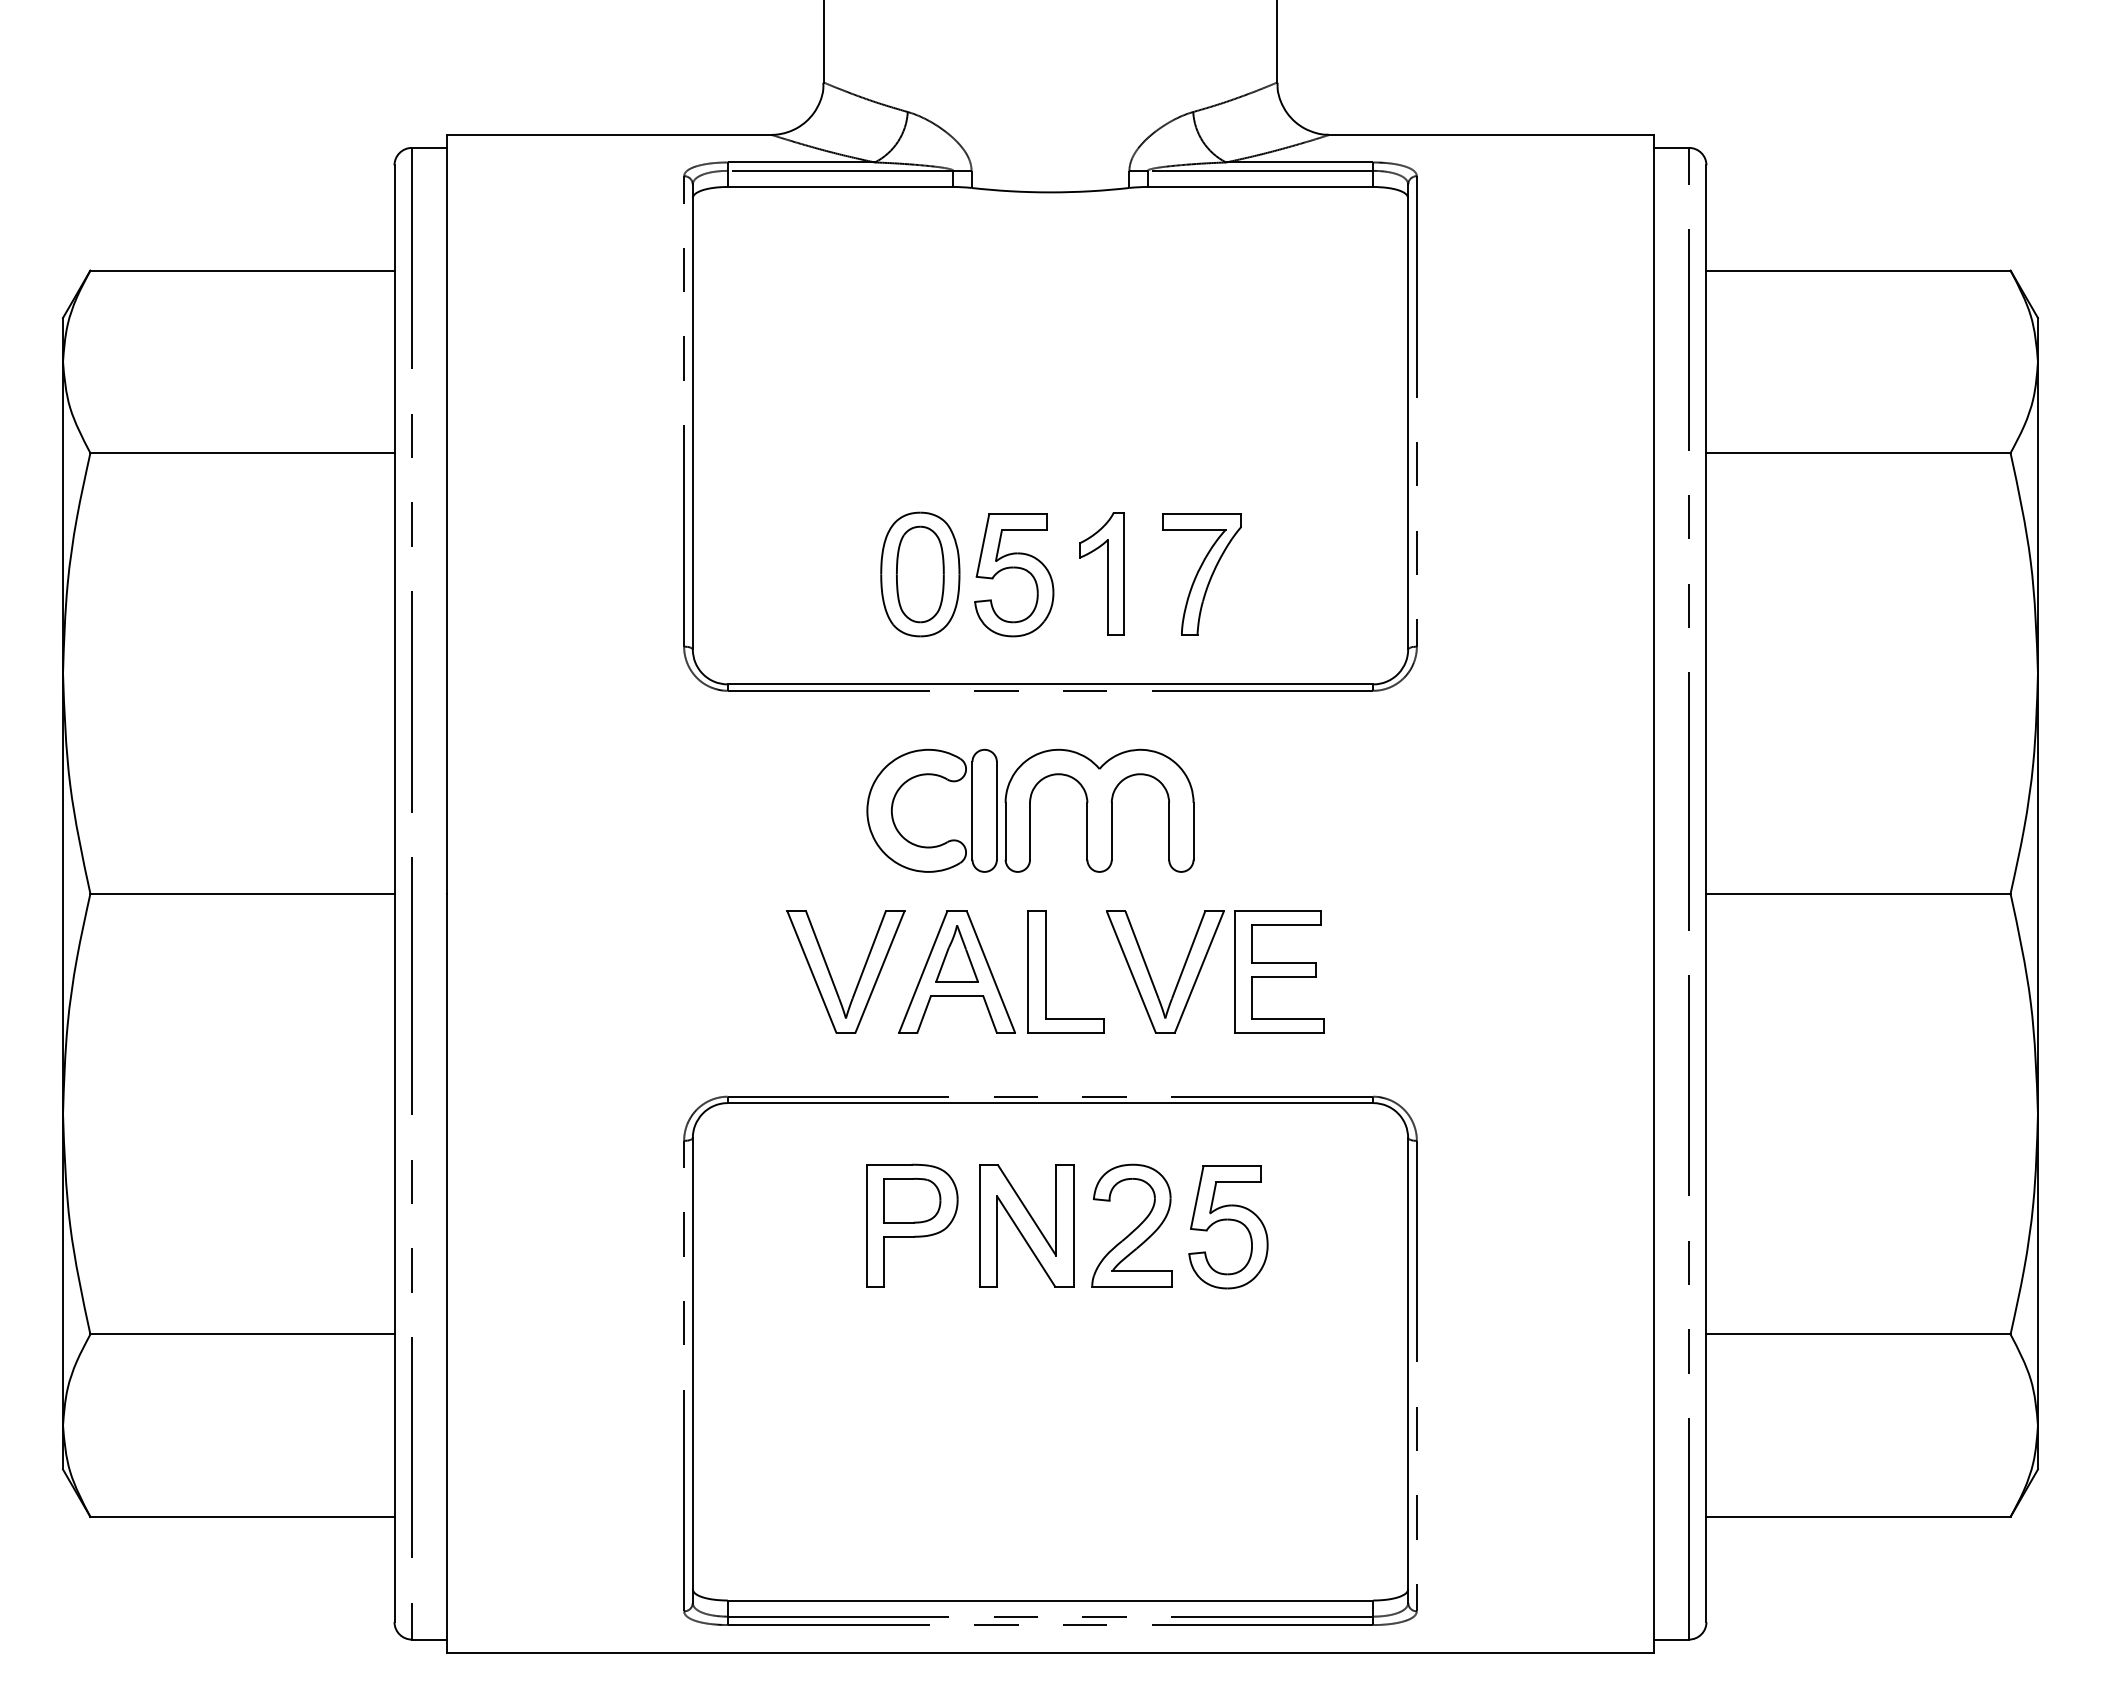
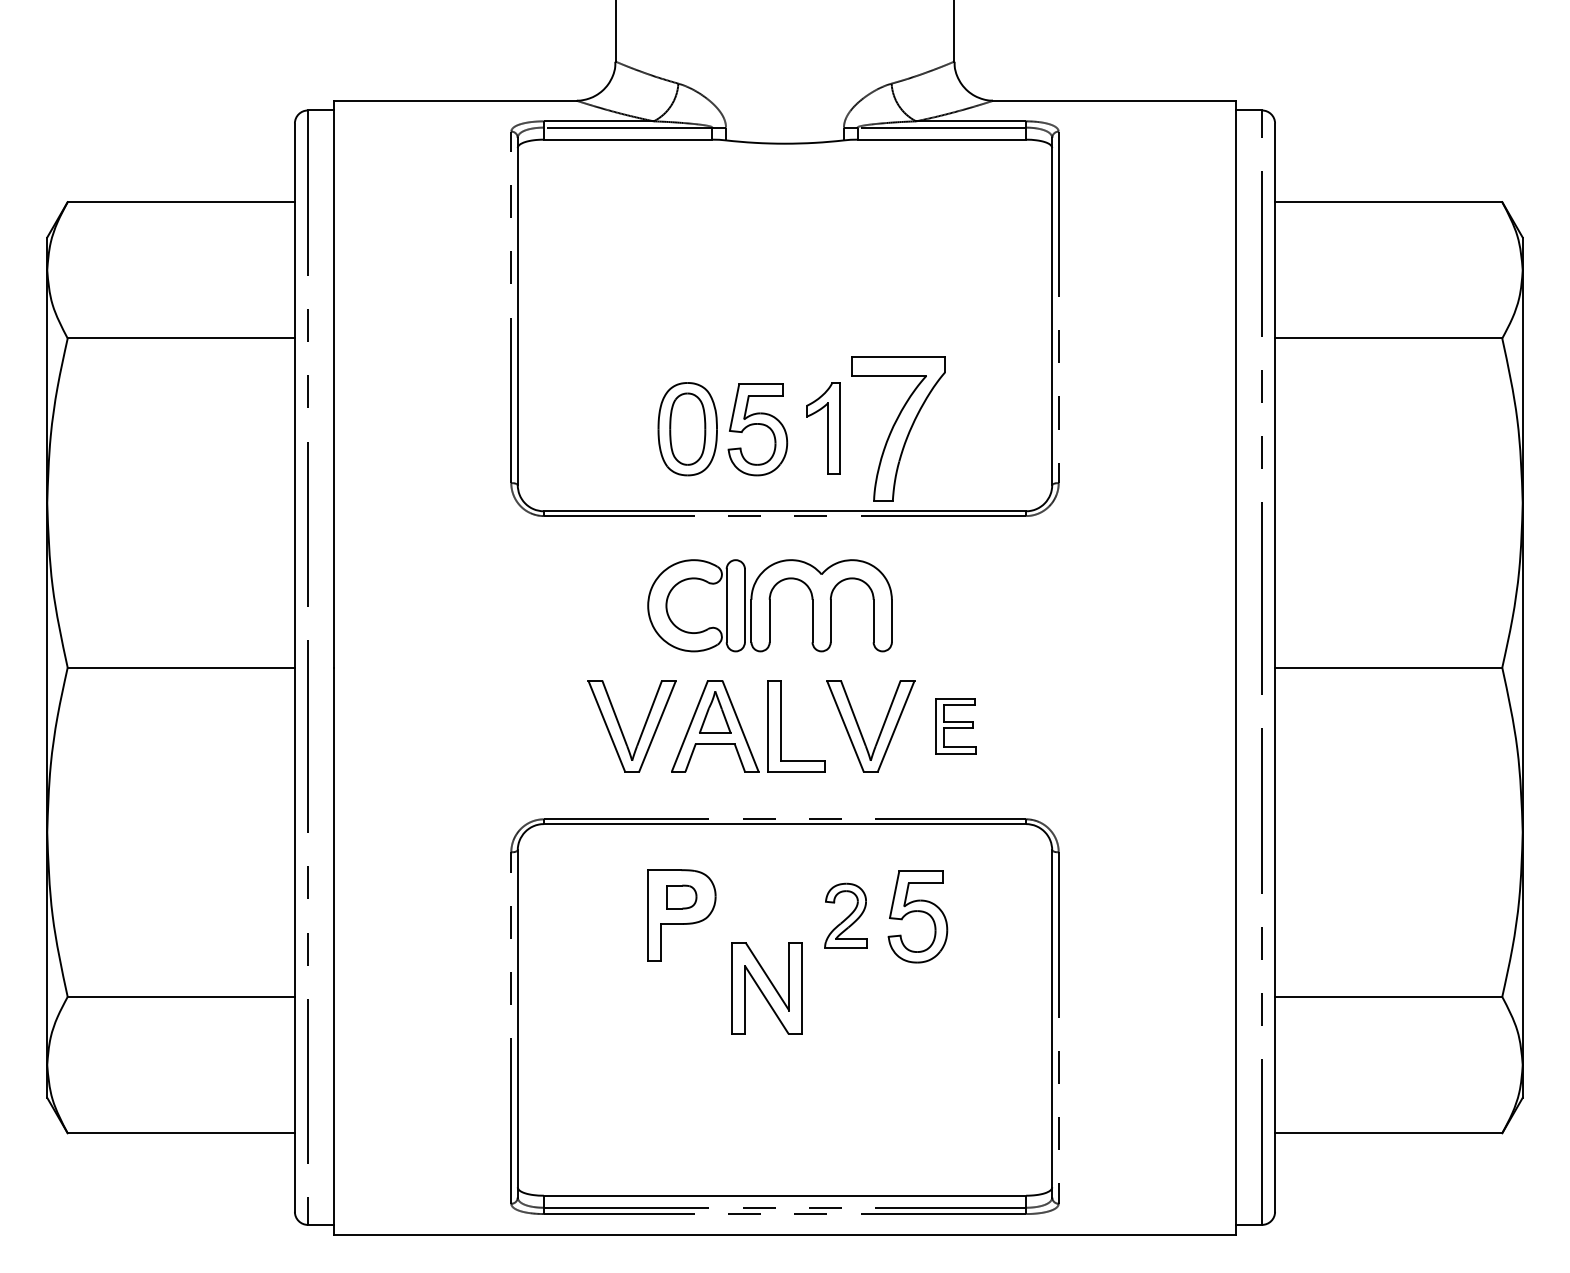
part: (1201, 574) -> (897, 429), size x1.6
part: (1279, 971) -> (956, 725), size x0.6
part: (912, 1200) -> (681, 896), size x0.7
part: (1026, 1225) -> (767, 988), moved
part: (1131, 1225) -> (845, 915), size x0.7

